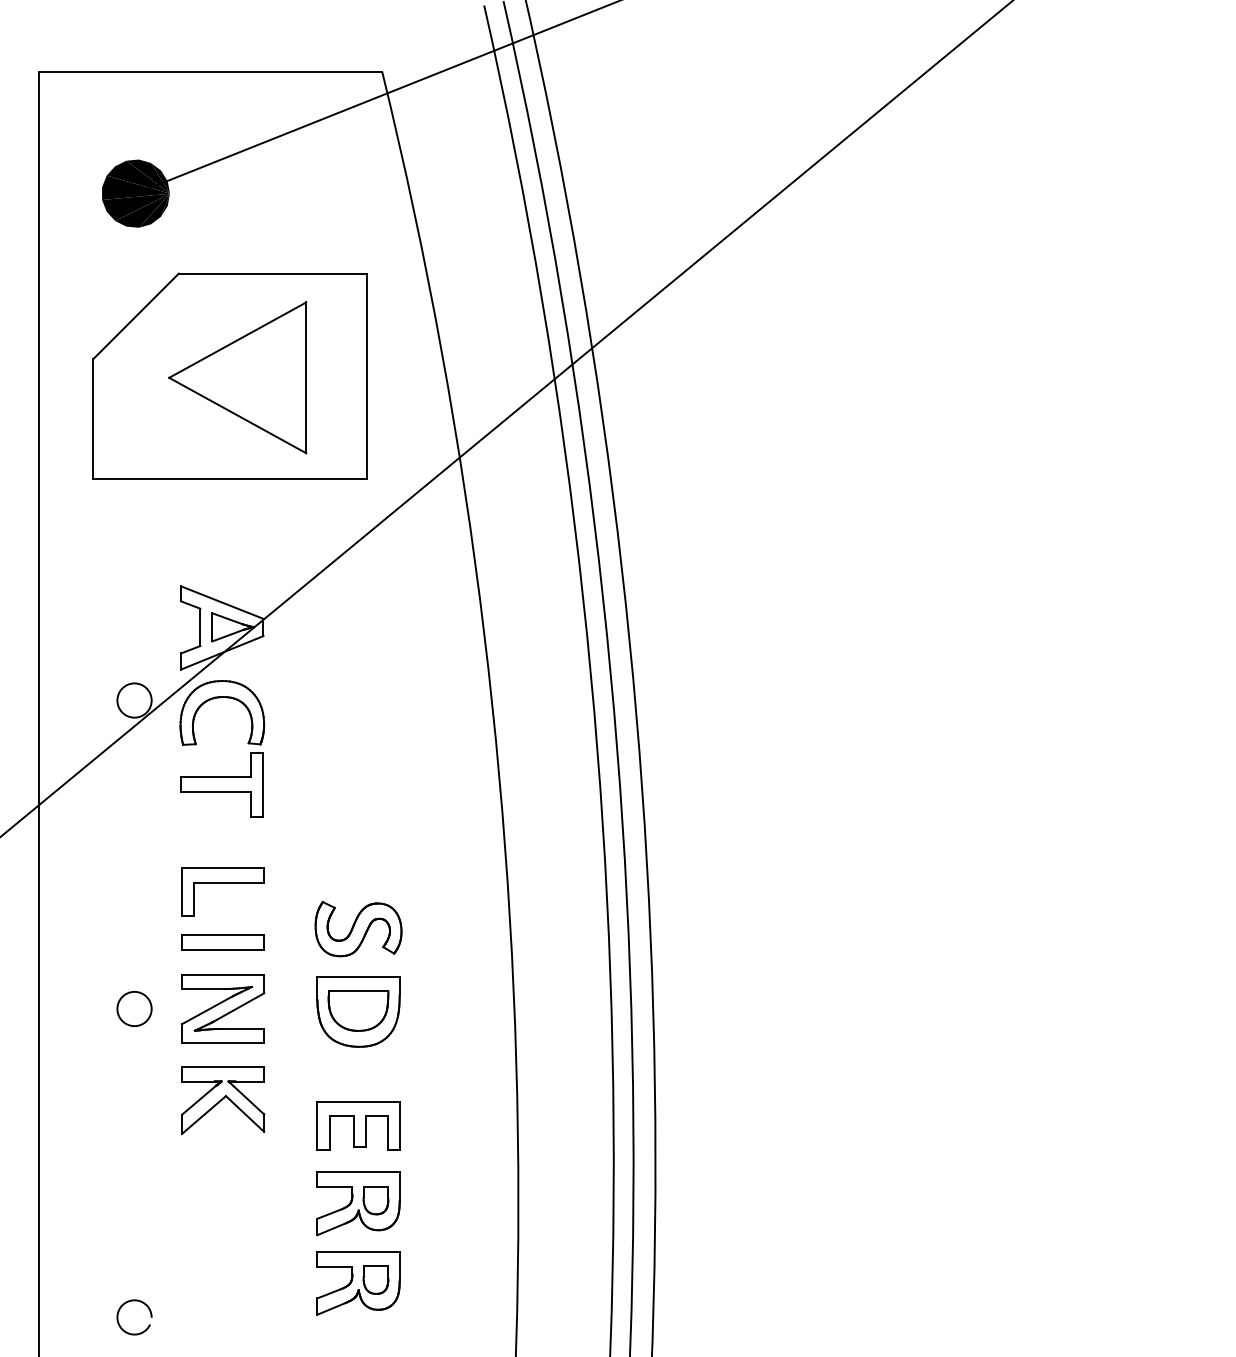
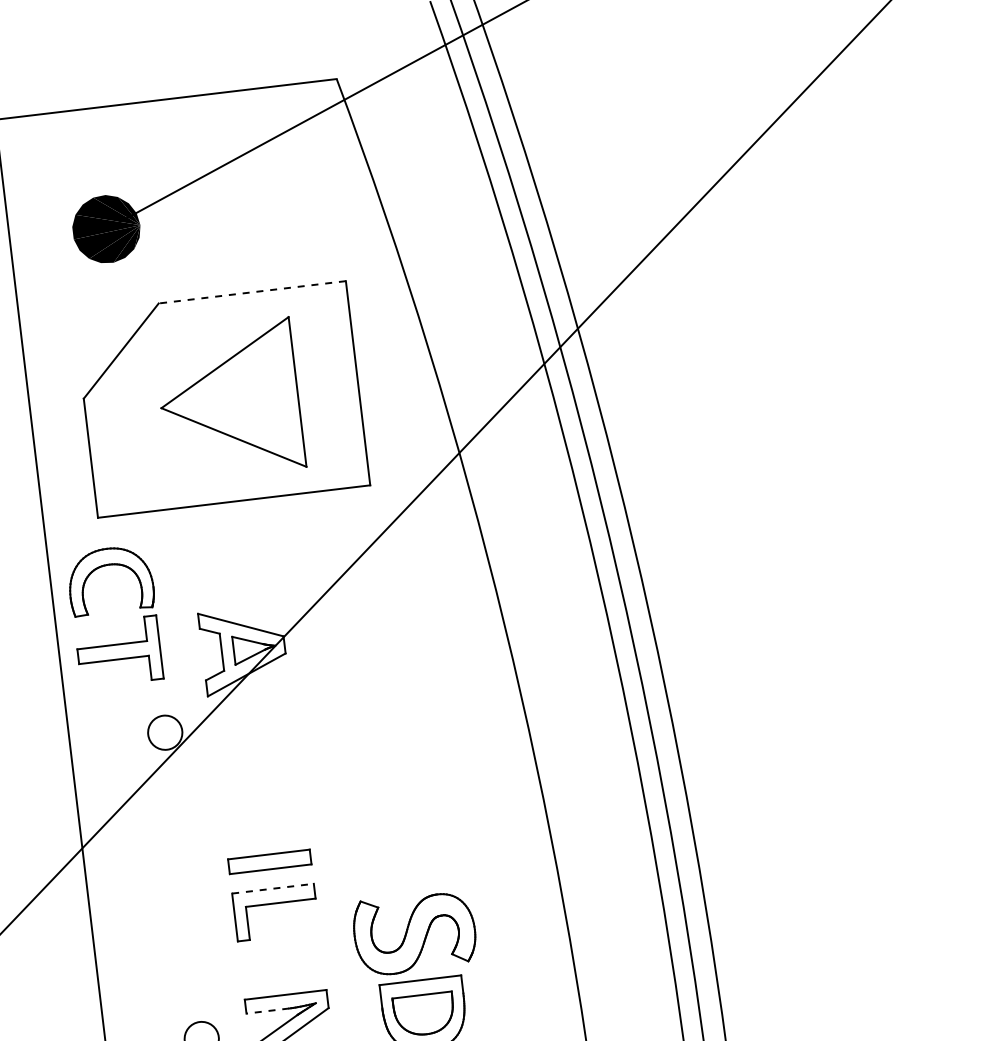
line: (272, 273) -> (251, 292), solid -> dashed
part: (247, 743) -> (139, 607), moved
line: (223, 868) -> (273, 888), solid -> dashed
part: (358, 928) -> (414, 932), size x1.4
part: (222, 942) -> (269, 862), moved
line: (203, 989) -> (267, 1011), solid -> dashed

